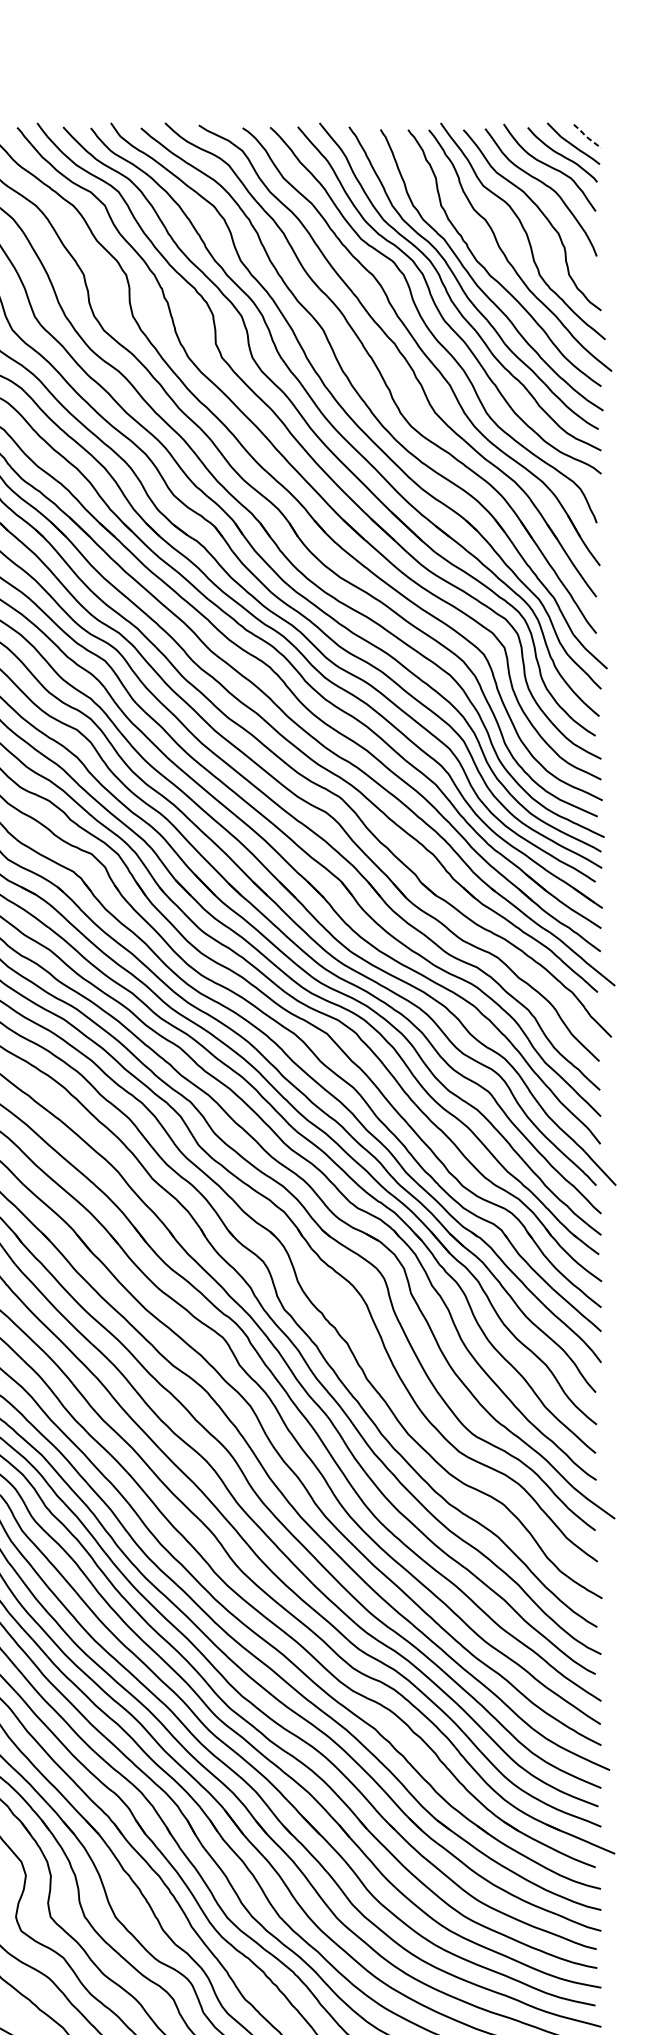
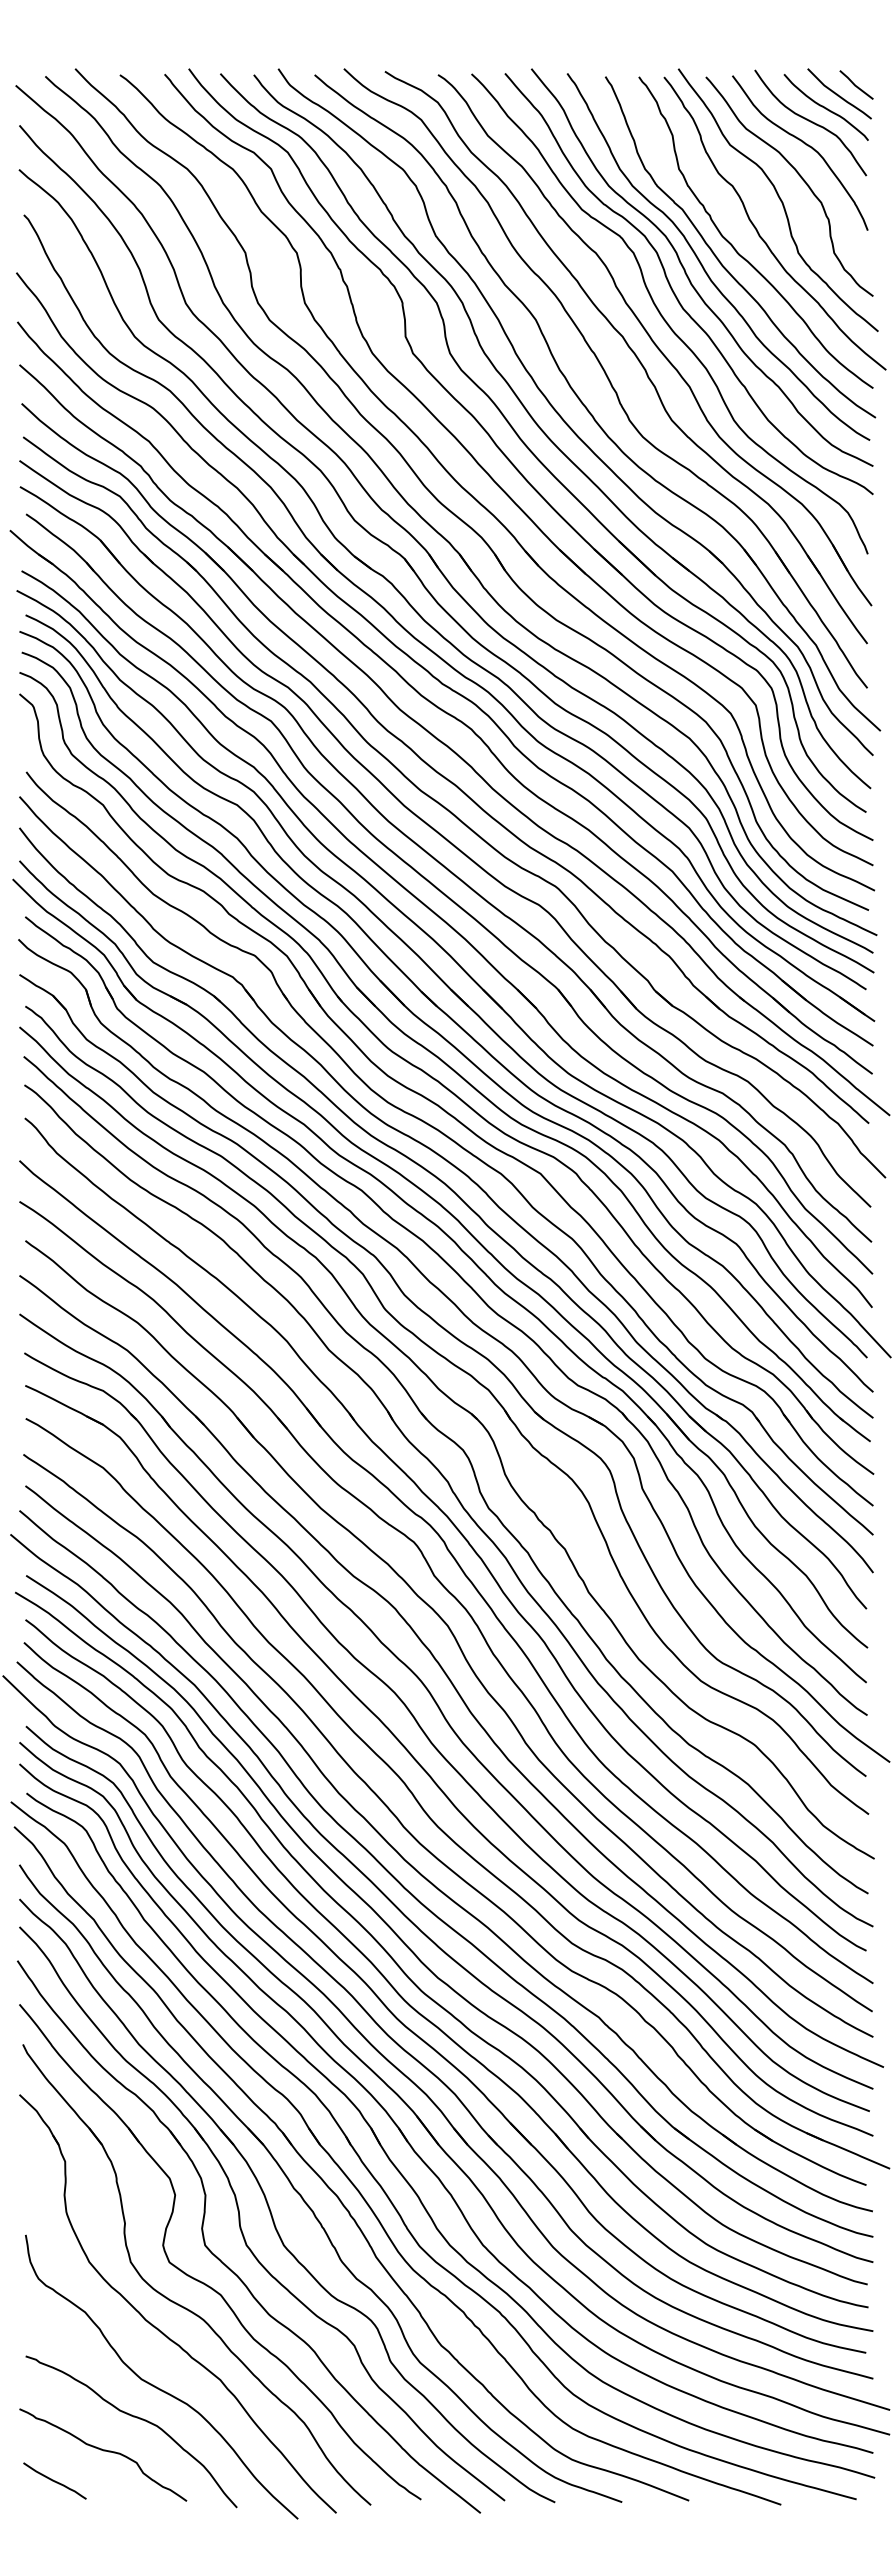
line: (586, 136) -> (855, 85), dashed -> solid

